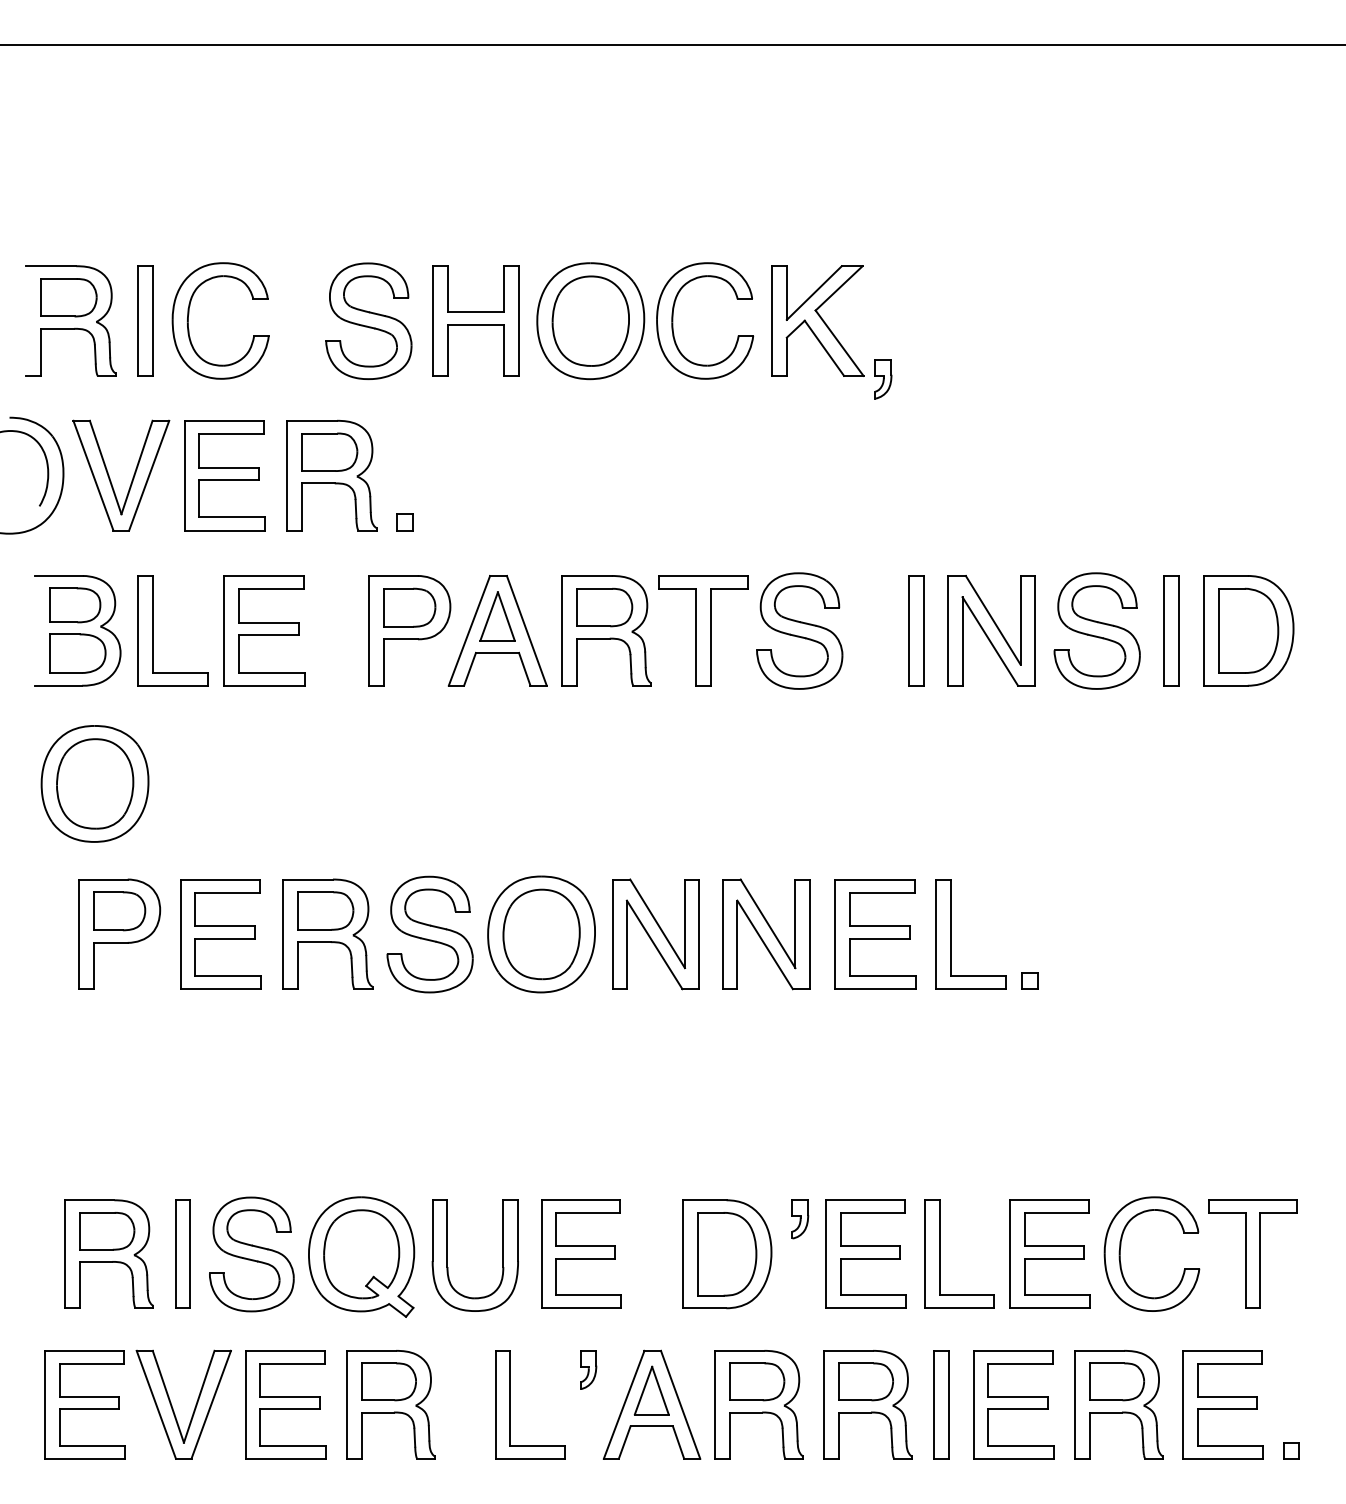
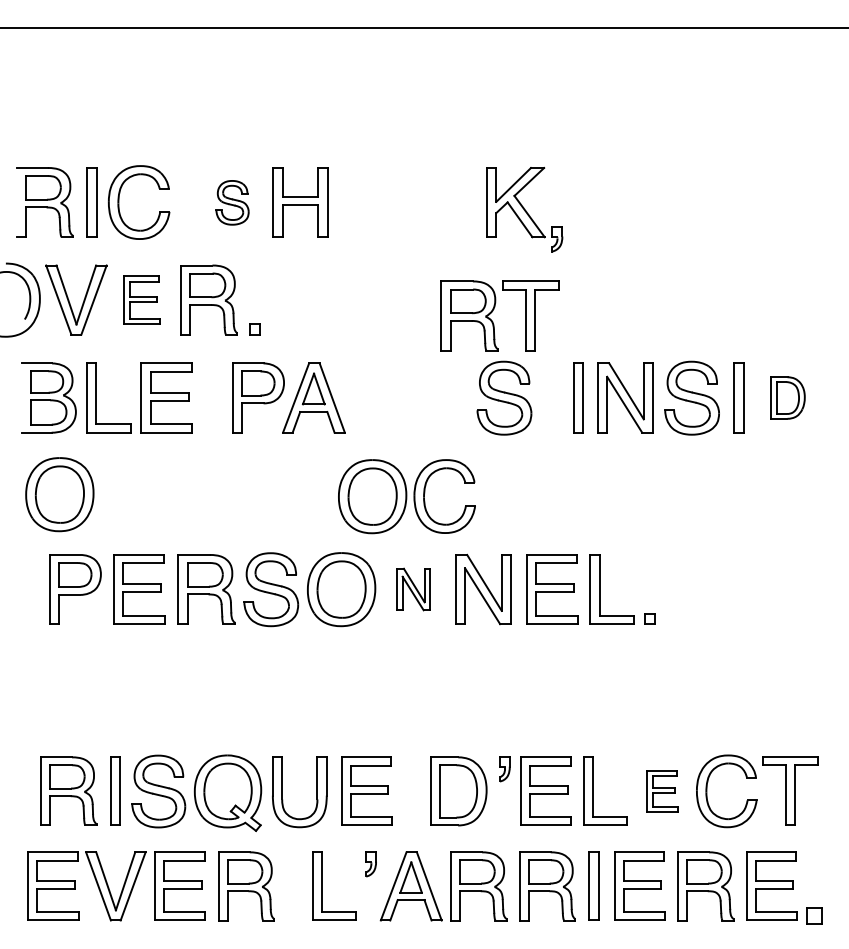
part: (368, 320) -> (232, 202), size x0.6
part: (644, 320) -> (406, 496), moved
part: (224, 476) -> (141, 300), size x0.7
part: (644, 623) -> (493, 311), moved
part: (1248, 629) -> (787, 397), size x0.6
part: (655, 934) -> (413, 589), size x0.6
part: (1050, 1252) -> (662, 790), size x0.6
part: (1291, 1449) -> (814, 914), size x1.6

